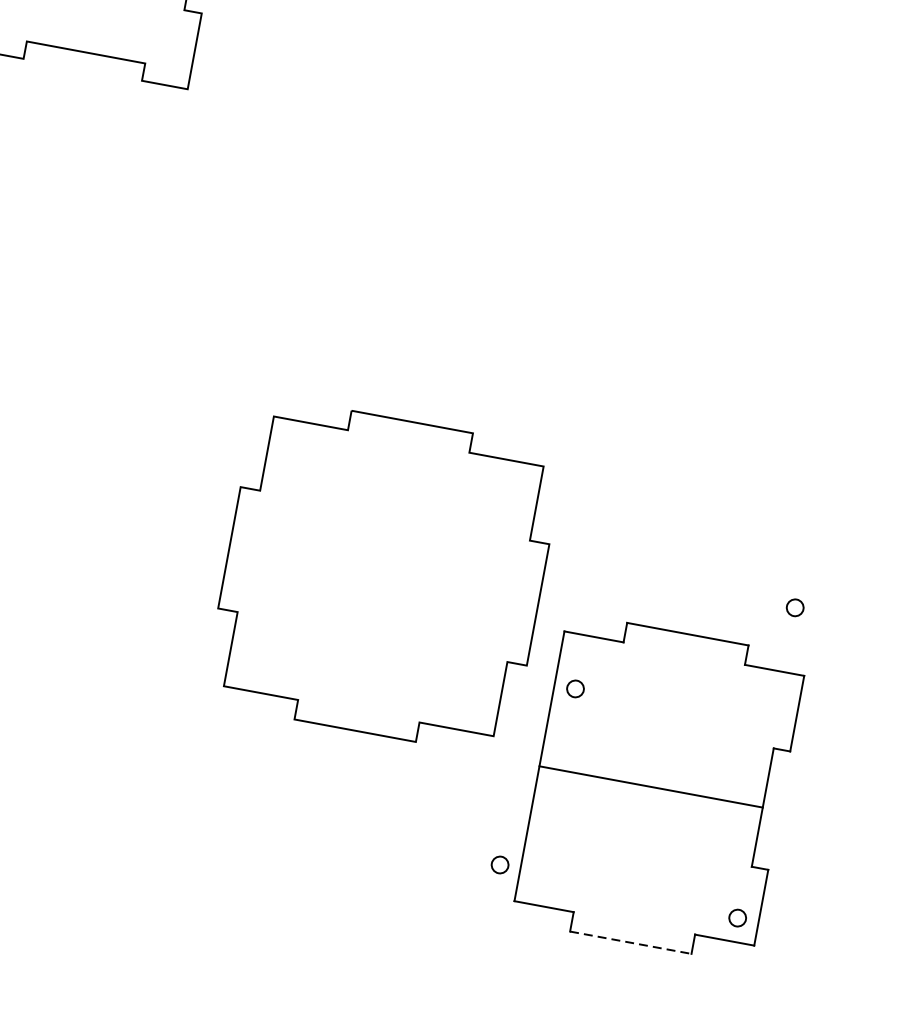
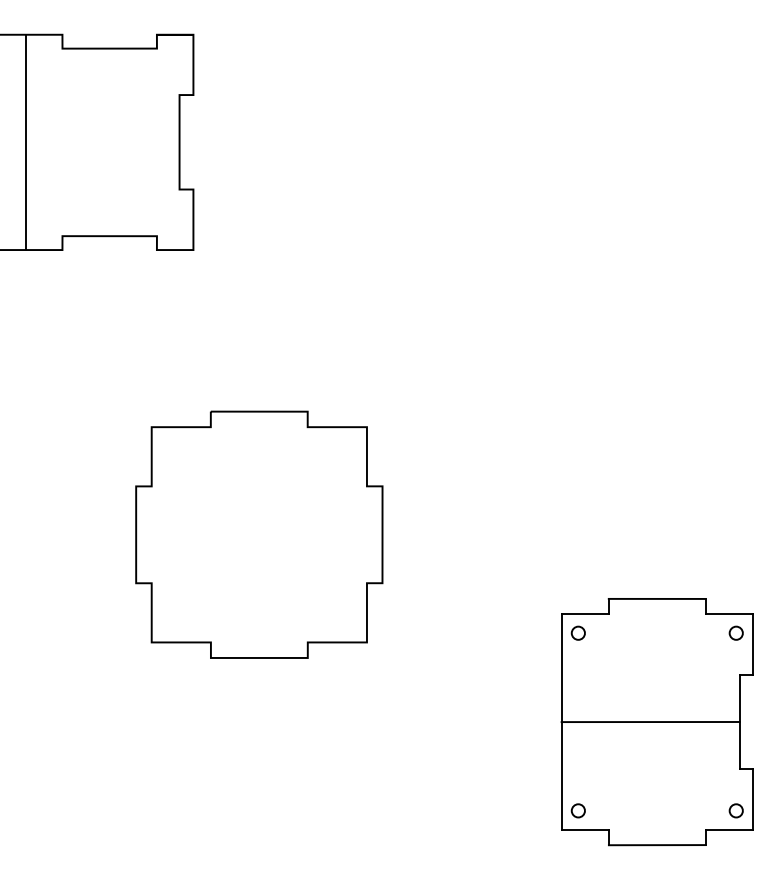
part: (384, 576) -> (259, 534), moved
circle: (794, 606) -> (735, 632), moved
circle: (574, 687) -> (577, 632), moved
circle: (499, 864) -> (577, 810), moved
line: (630, 943) -> (657, 845), dashed -> solid

